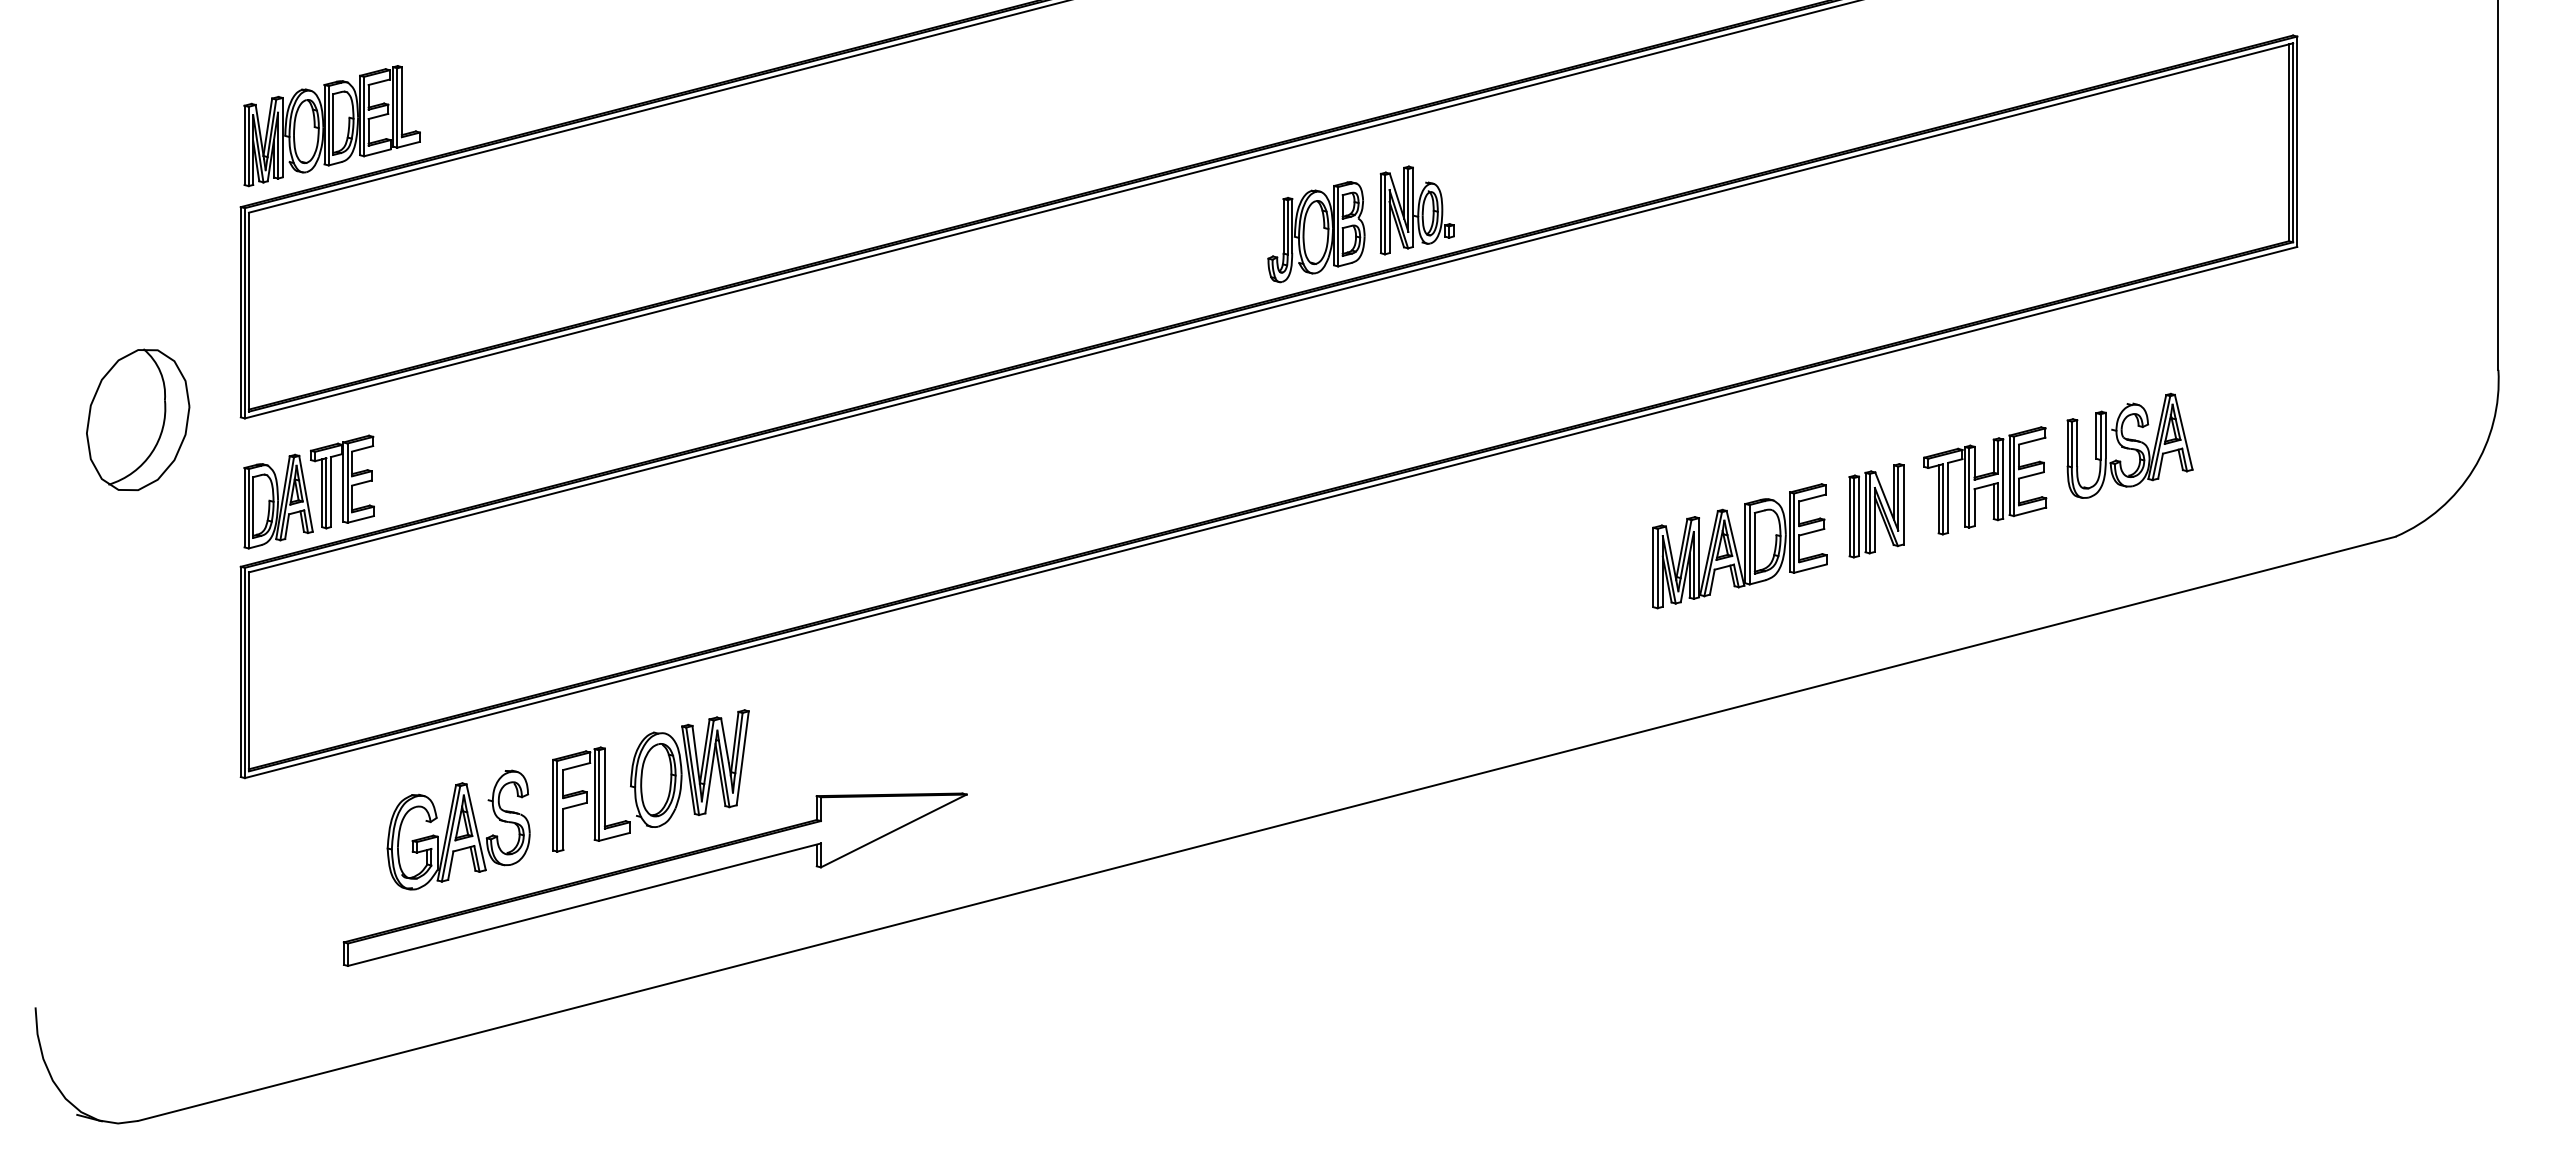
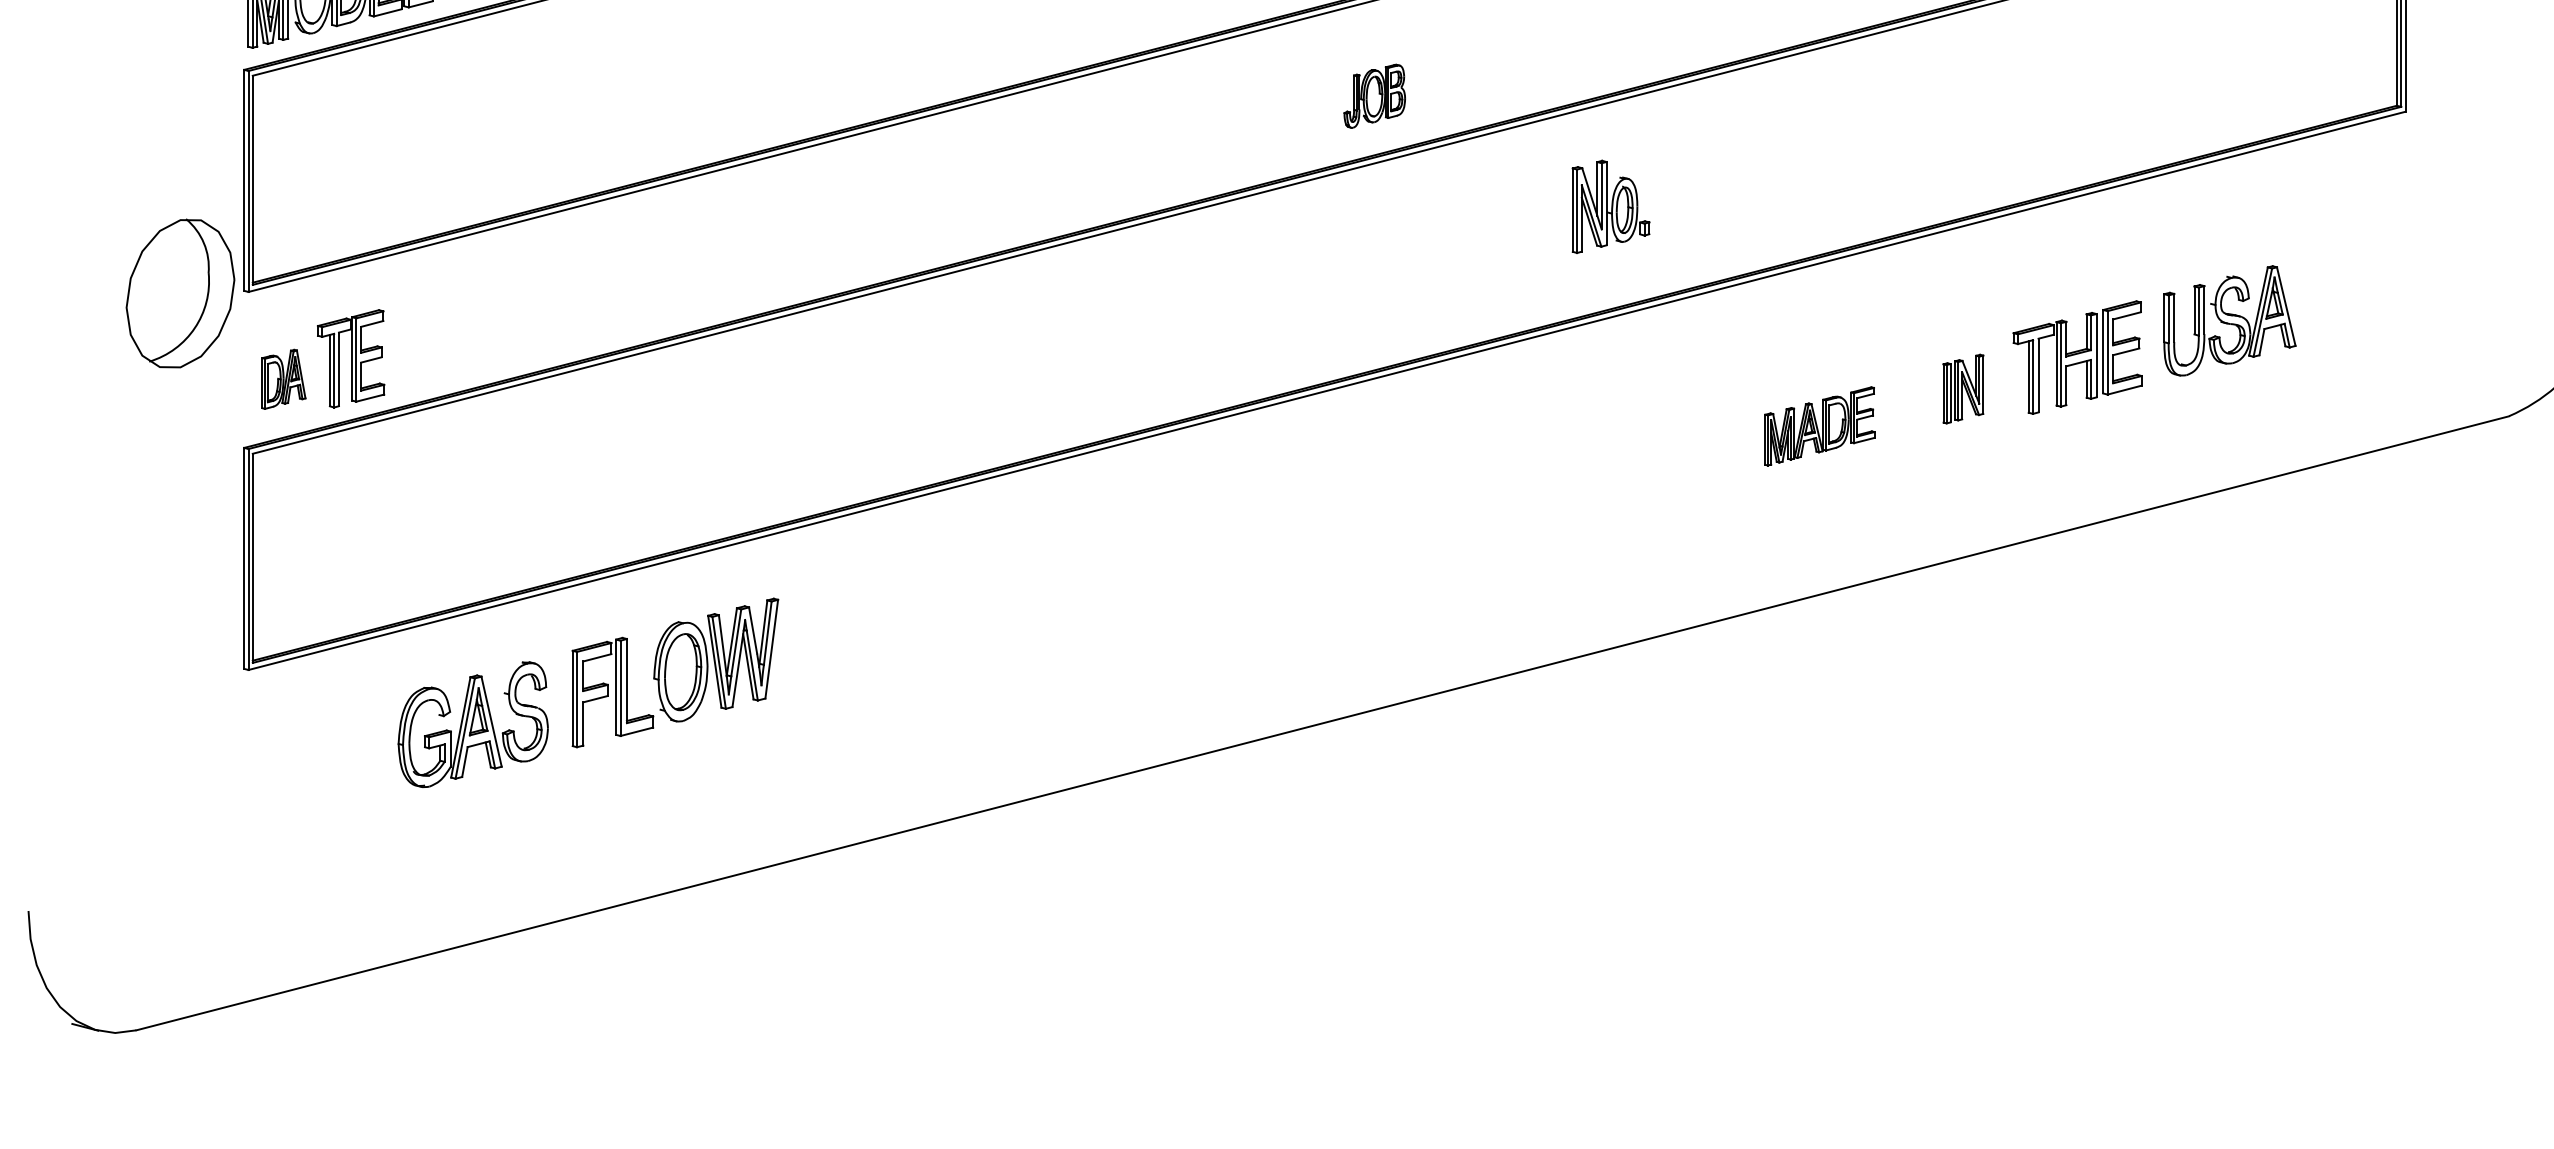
part: (1416, 210) -> (1610, 206), moved
part: (1316, 232) -> (1374, 96), size x0.6
part: (138, 419) -> (180, 293), moved
part: (278, 501) -> (283, 379), size x0.6
part: (1876, 510) -> (1963, 388), size x0.7
part: (1739, 546) -> (1819, 426), size x0.6
part: (654, 879) -> (679, 776), removed

